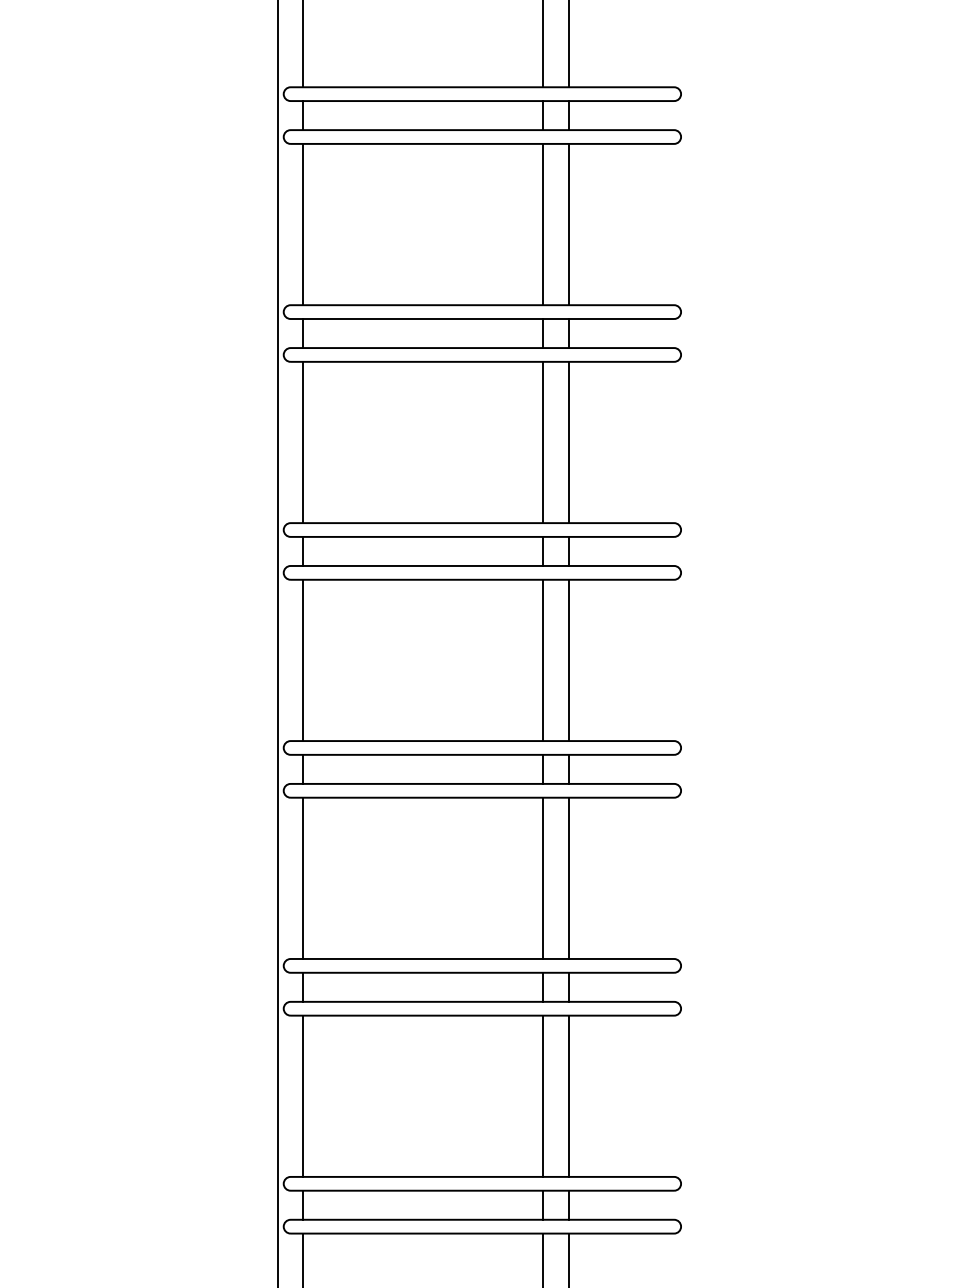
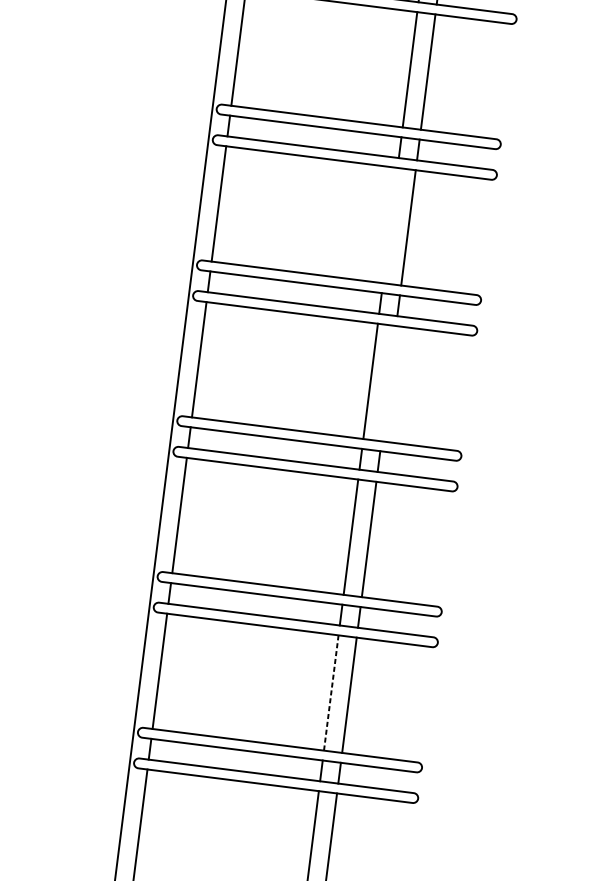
line: (543, 224) -> (390, 225), removed
line: (568, 442) -> (388, 383), removed
line: (543, 878) -> (331, 693), solid -> dashed

